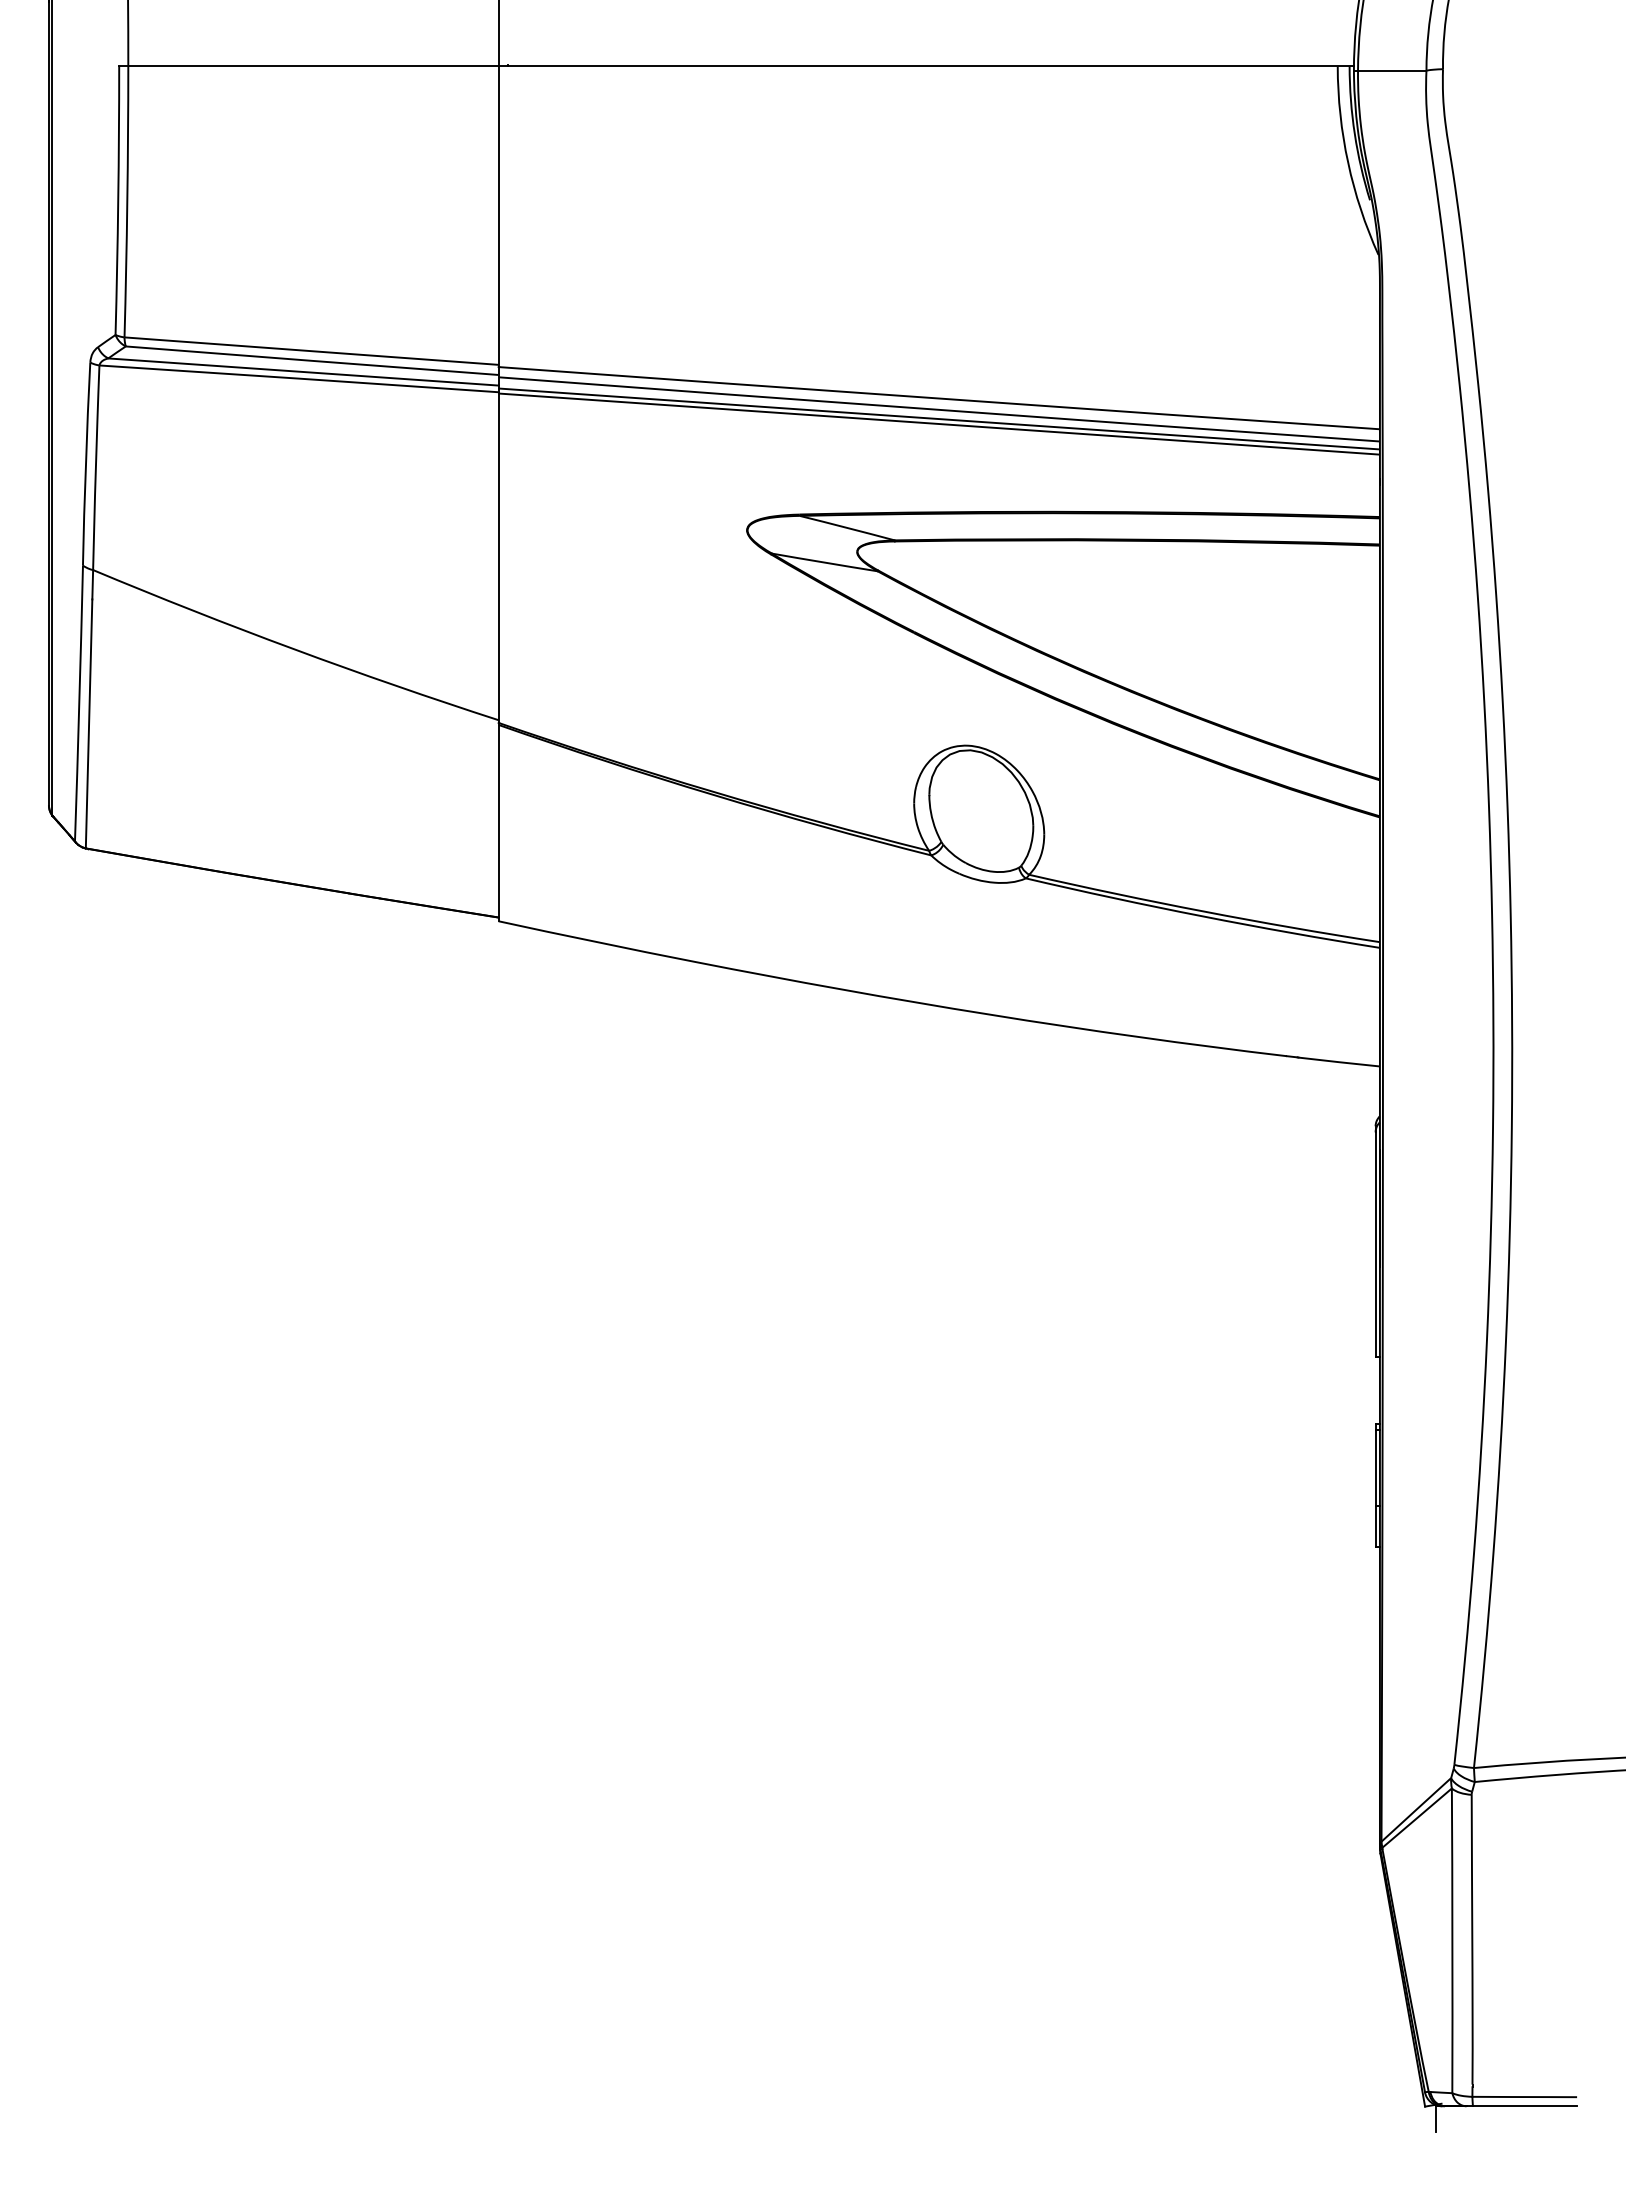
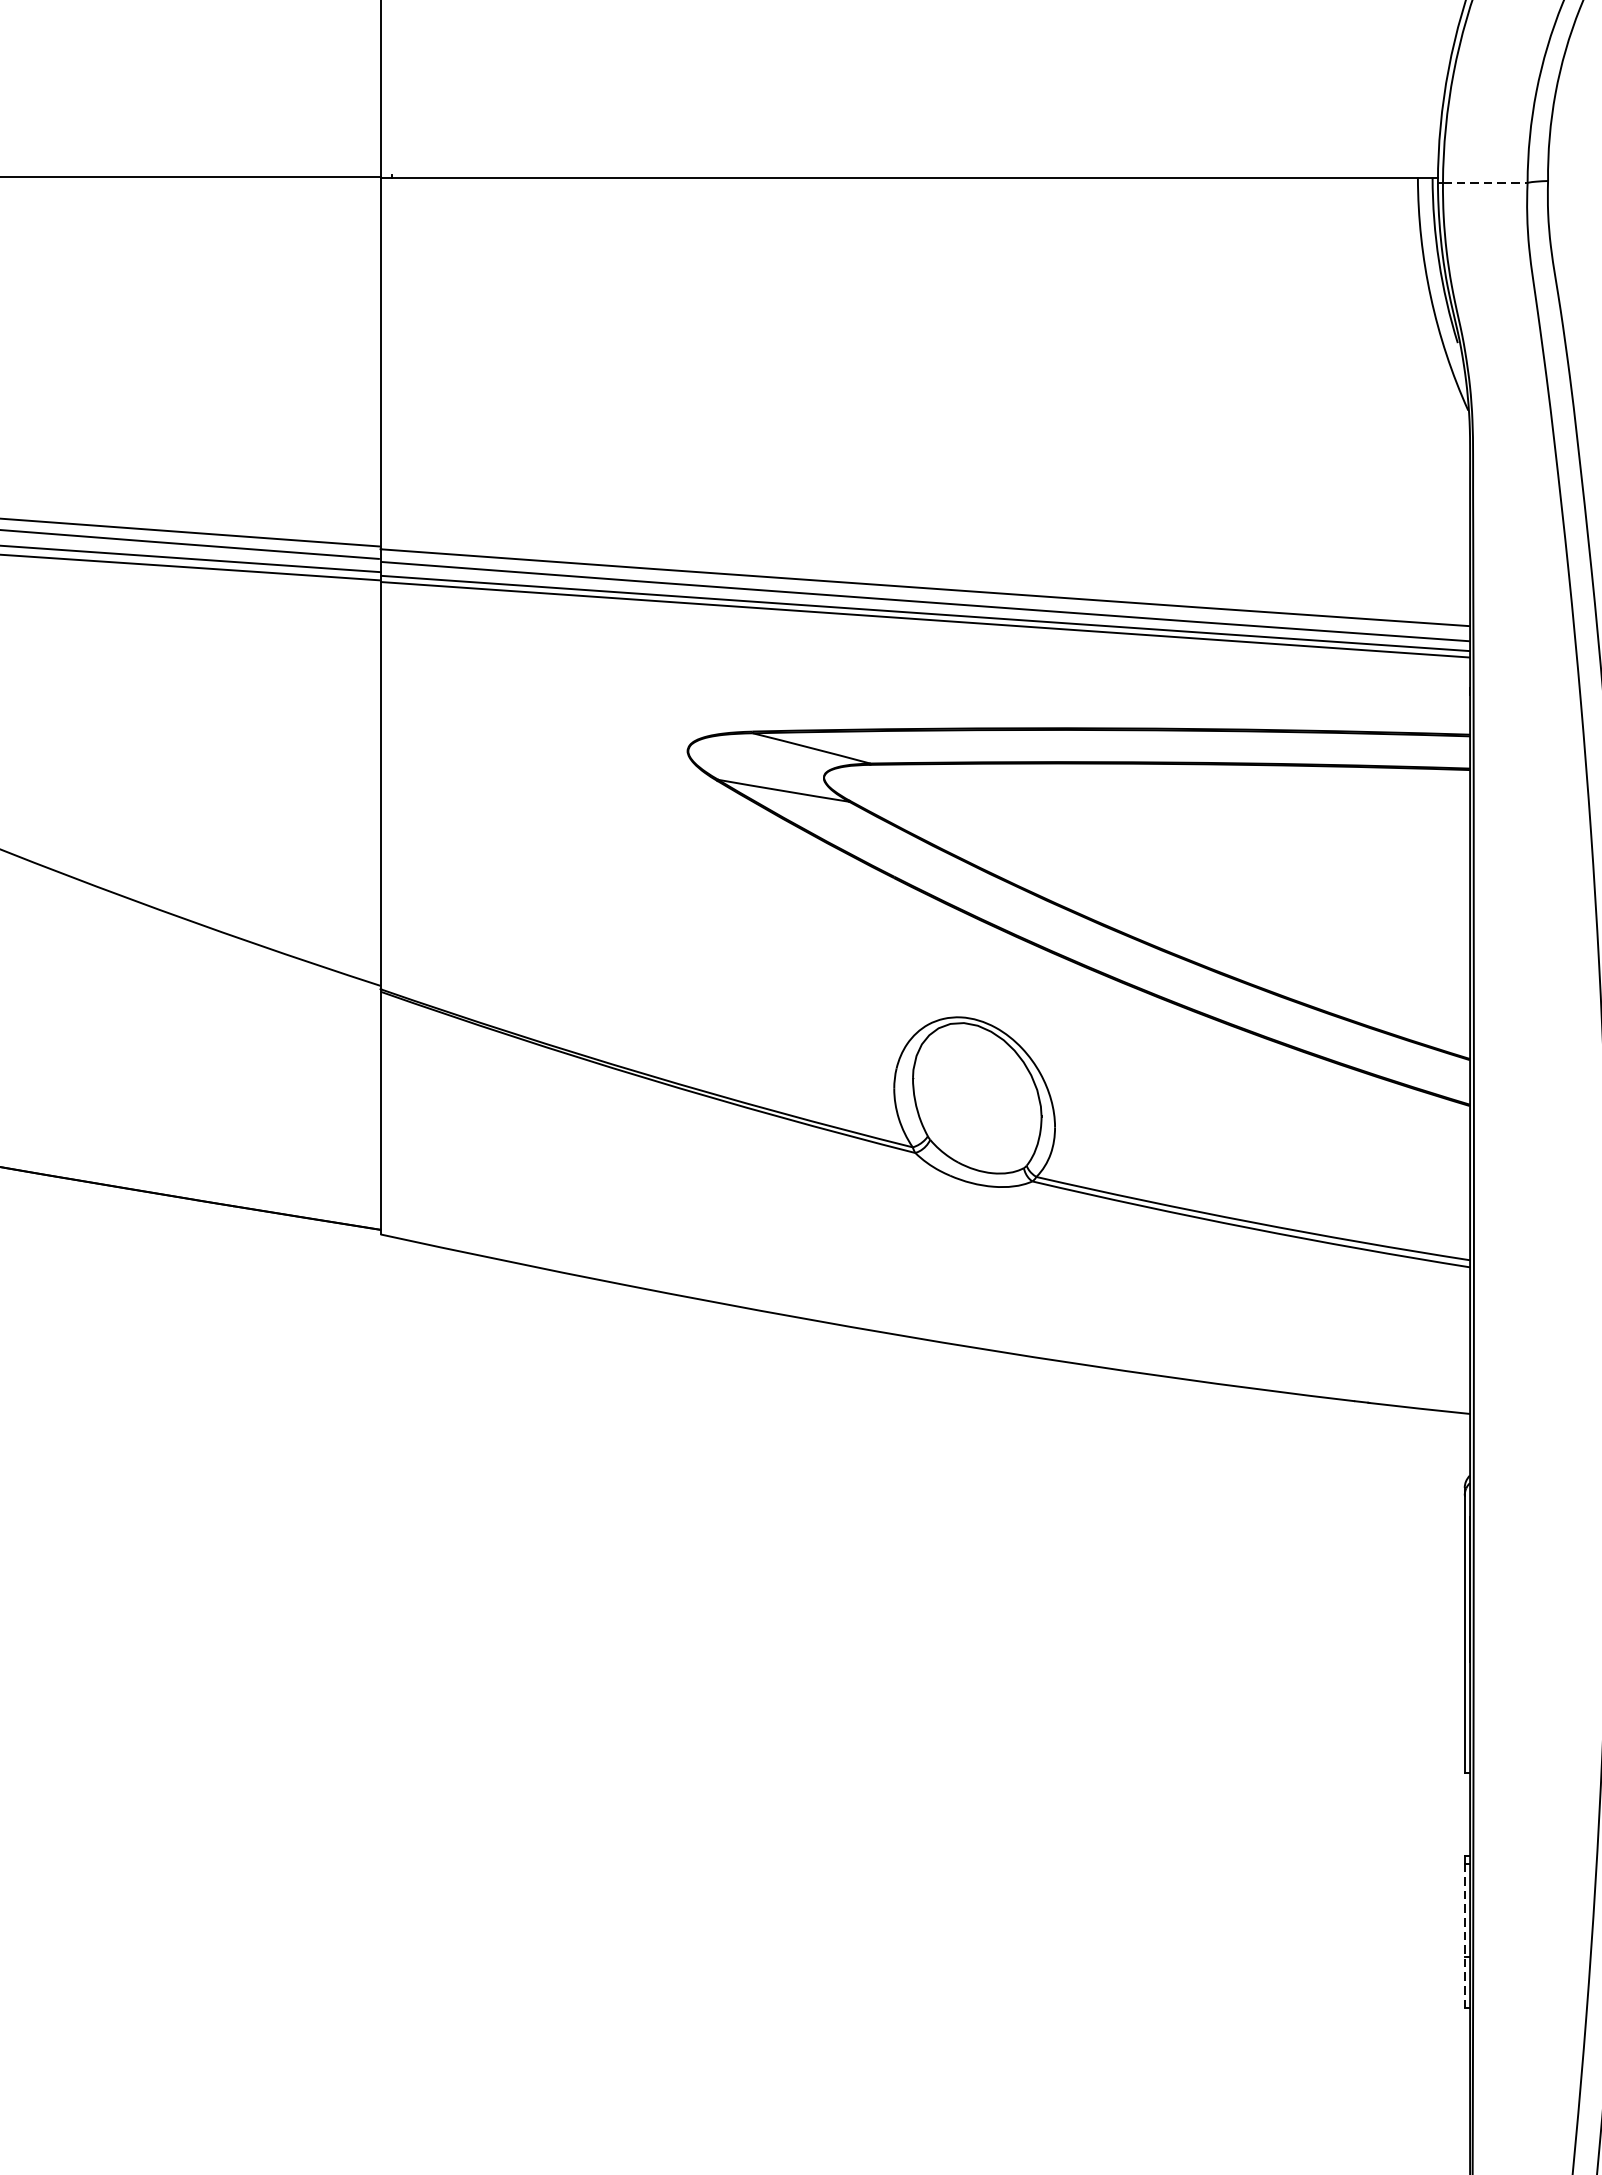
line: (1392, 70) -> (1485, 182), solid -> dashed
line: (1375, 1488) -> (1464, 1935), solid -> dashed

